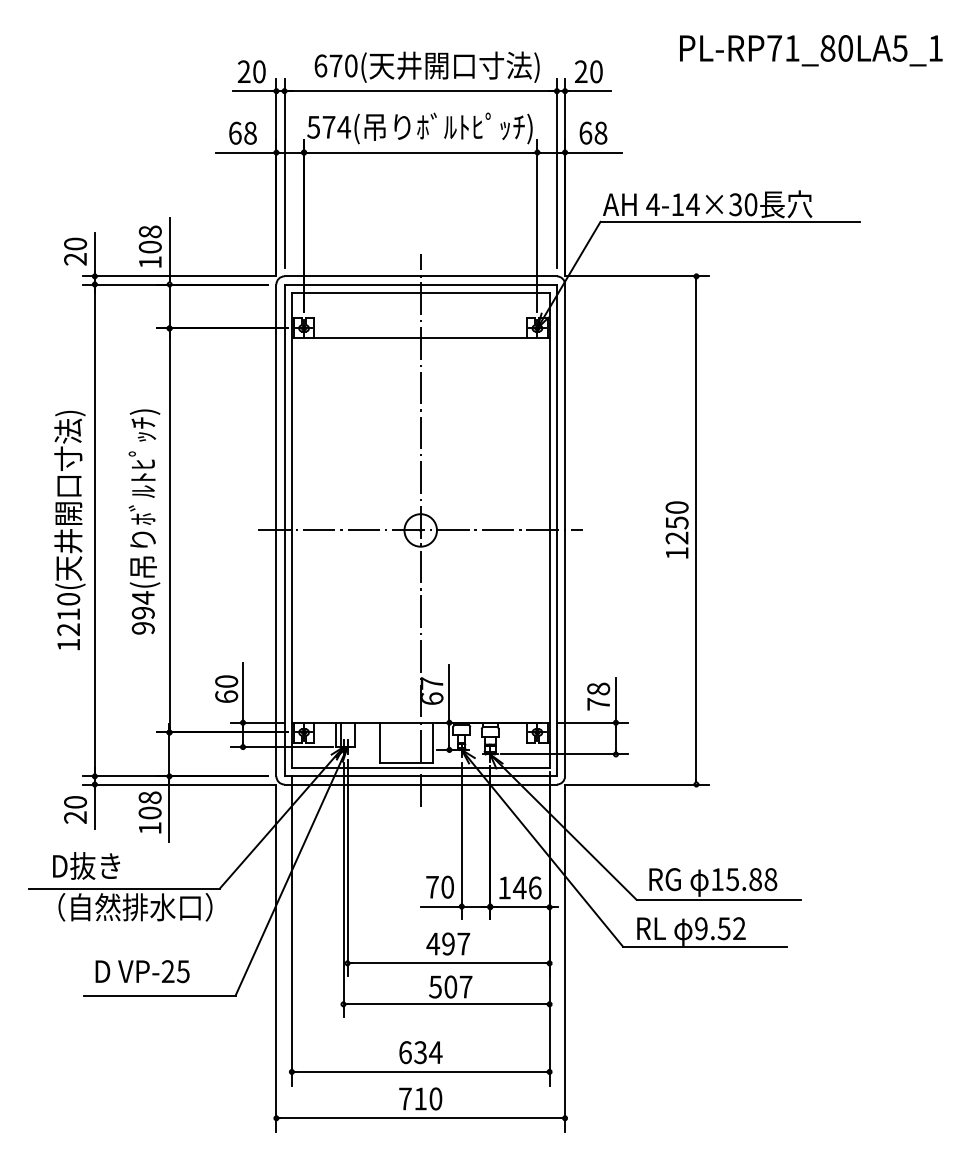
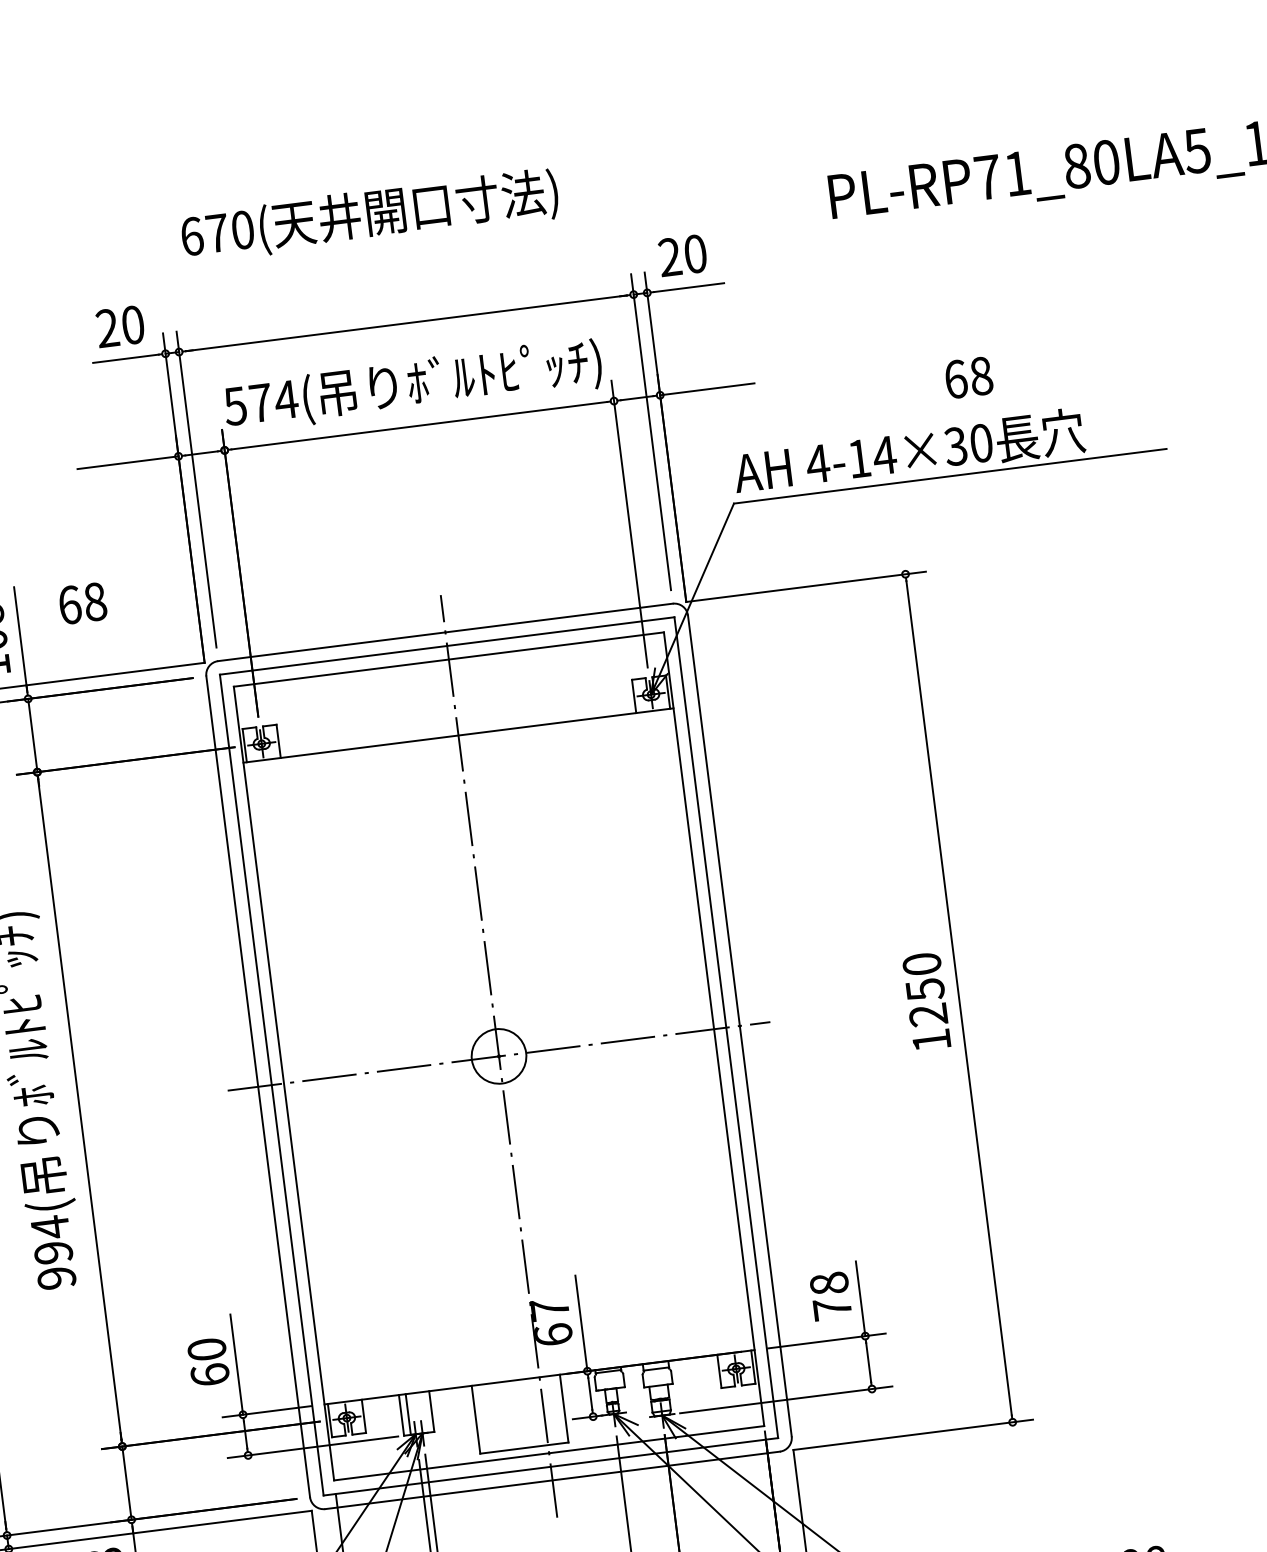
text: (426, 66) -> (368, 215), moved
text: (242, 132) -> (81, 602), moved
text: (593, 132) -> (968, 376), moved

